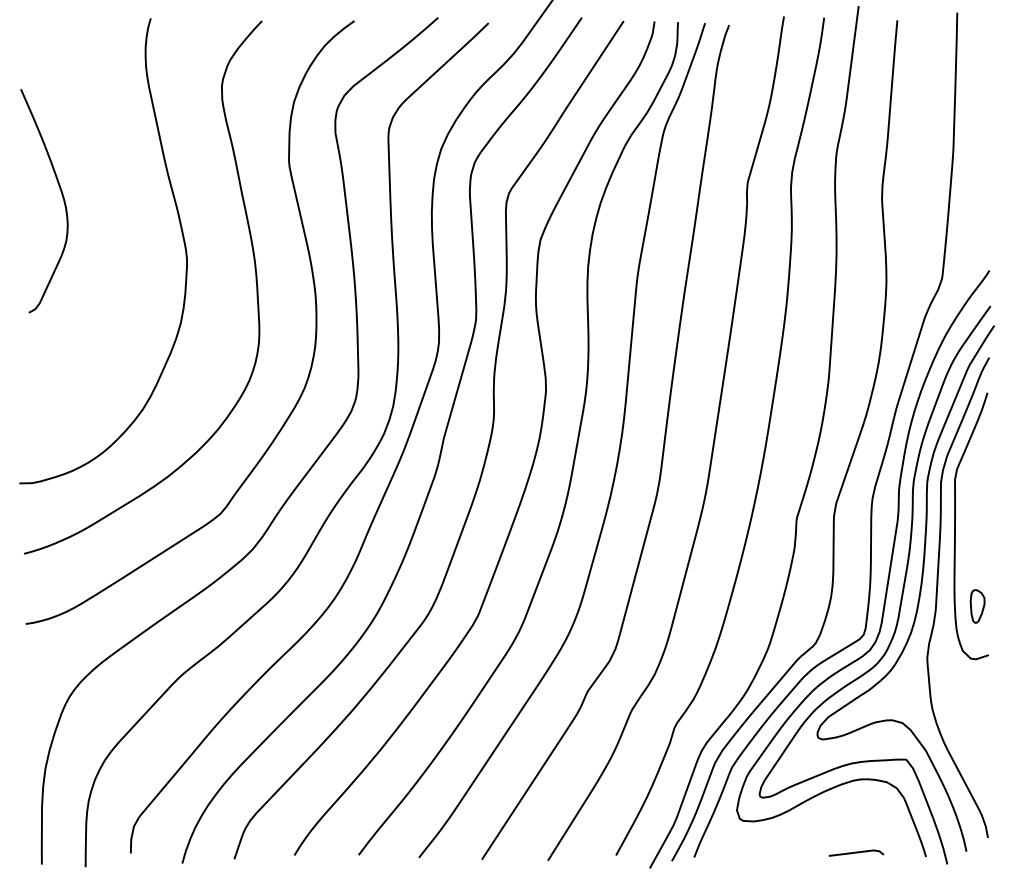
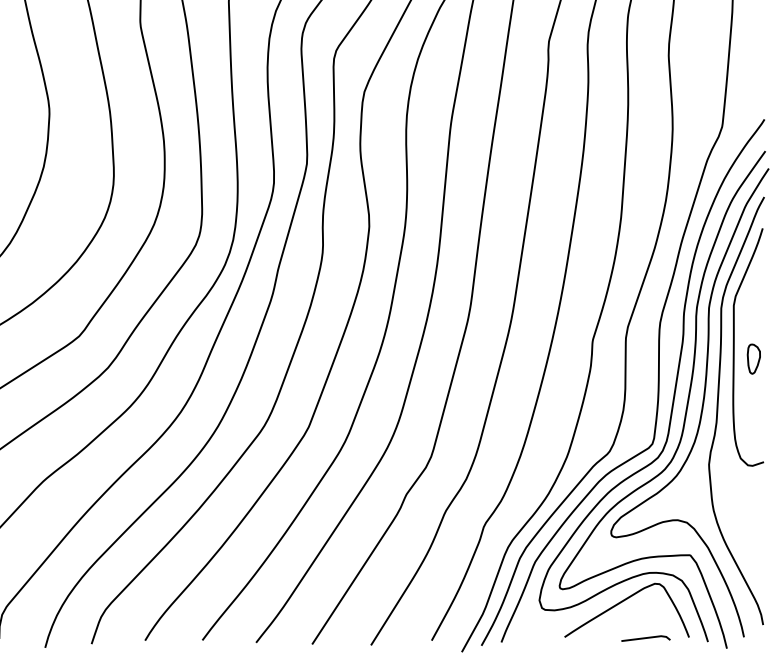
part: (977, 606) -> (753, 359), moved
curve: (830, 812) -> (622, 602), added

